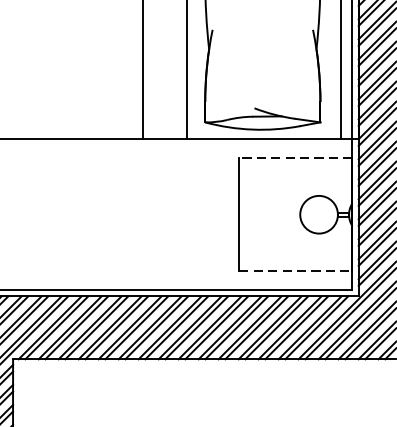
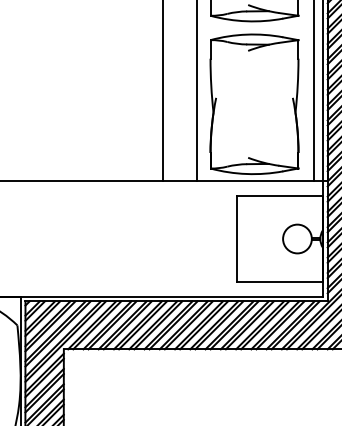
line: (295, 157) -> (279, 195), dashed -> solid
line: (296, 271) -> (280, 282), dashed -> solid

